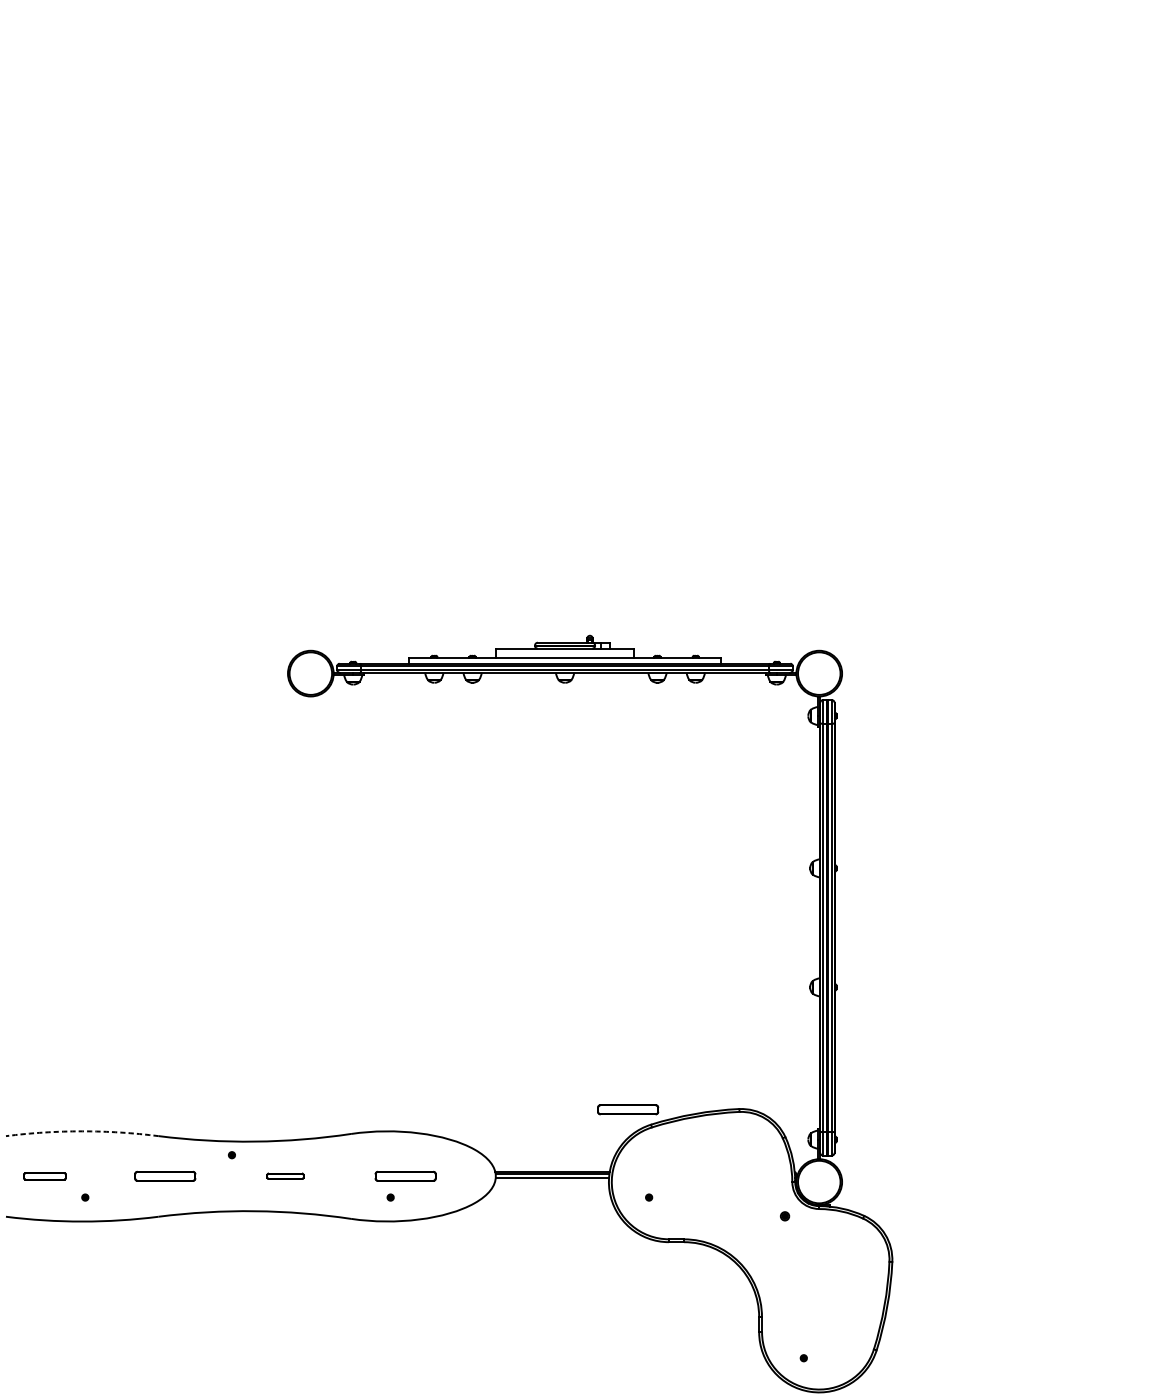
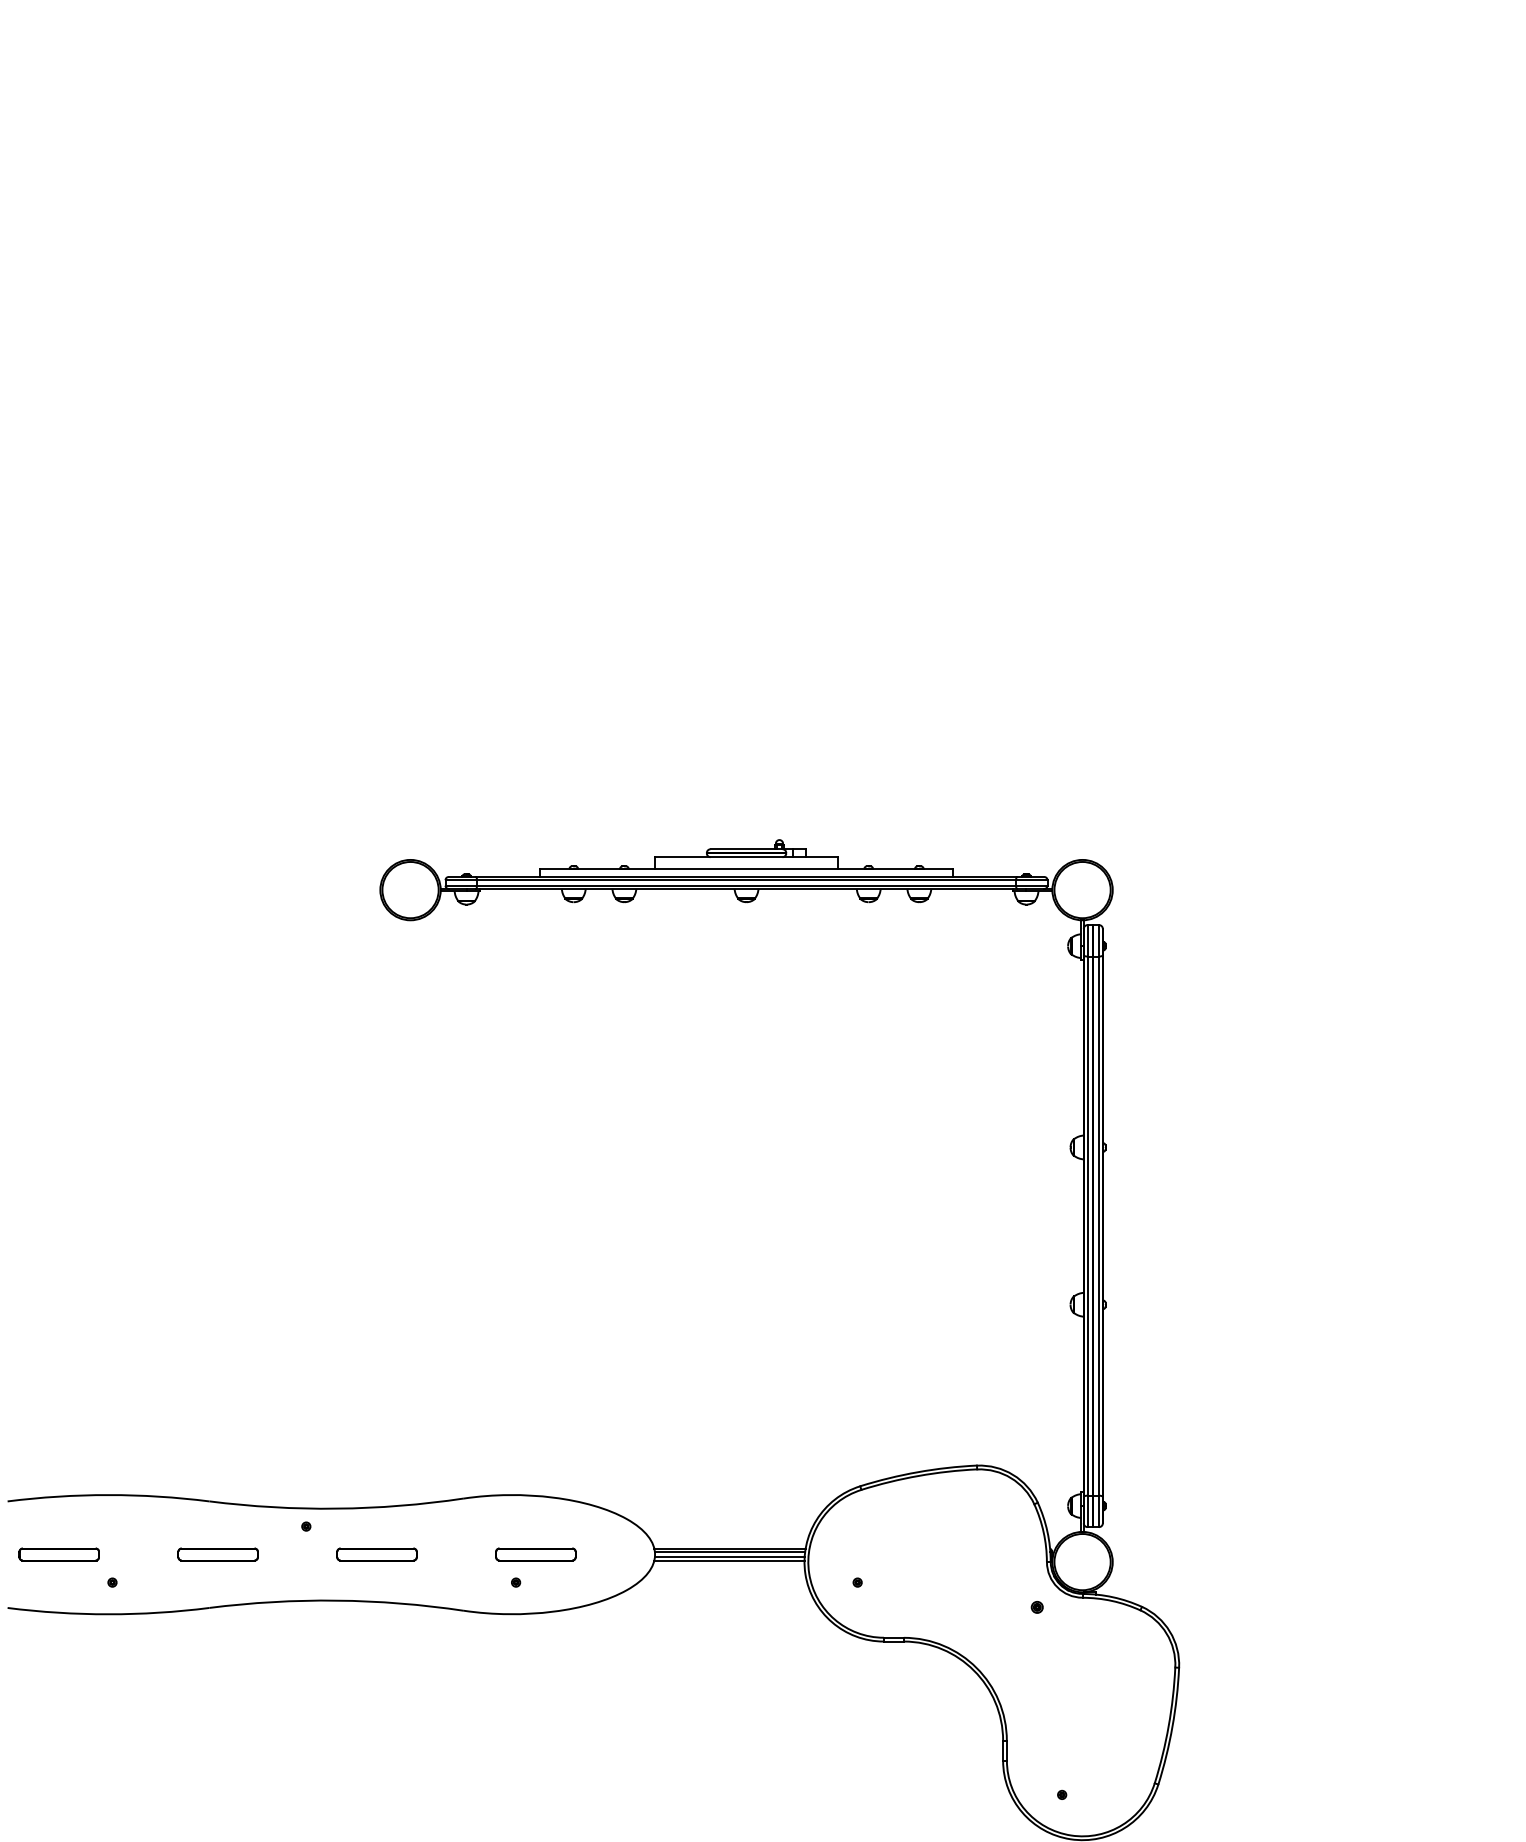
part: (627, 1109) -> (829, 1466), removed
arc: (82, 1131) -> (108, 1495), dashed -> solid
part: (44, 1176) -> (58, 1554), size x1.43
part: (285, 1176) -> (376, 1554), size x1.67
line: (552, 1180) -> (729, 1560), added

